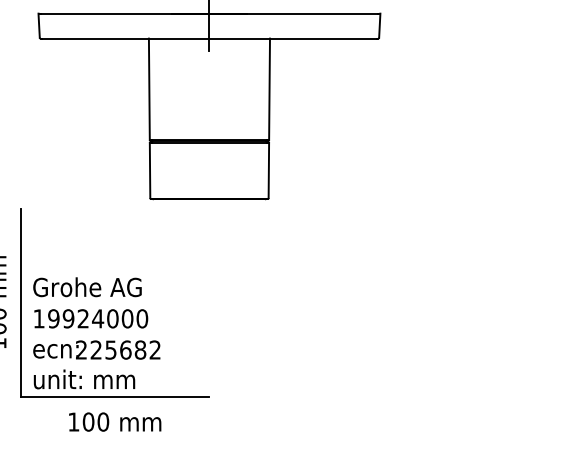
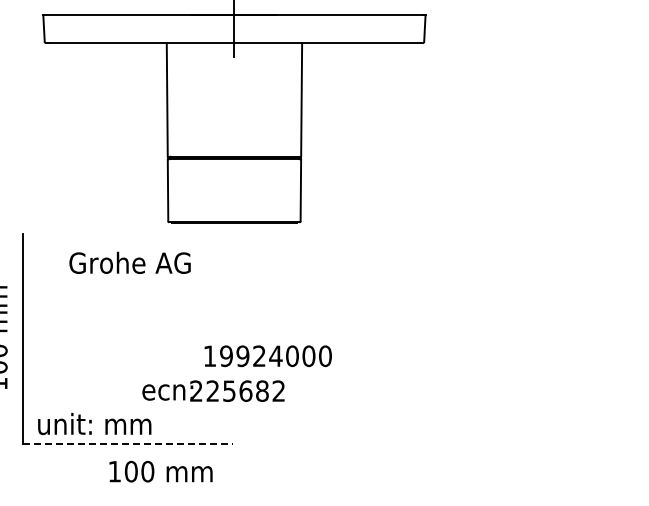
text: (86, 286) -> (129, 262), moved
text: (90, 319) -> (267, 356), moved
text: (96, 349) -> (213, 390), moved
line: (114, 396) -> (128, 443), solid -> dashed
text: (114, 421) -> (160, 471), moved

